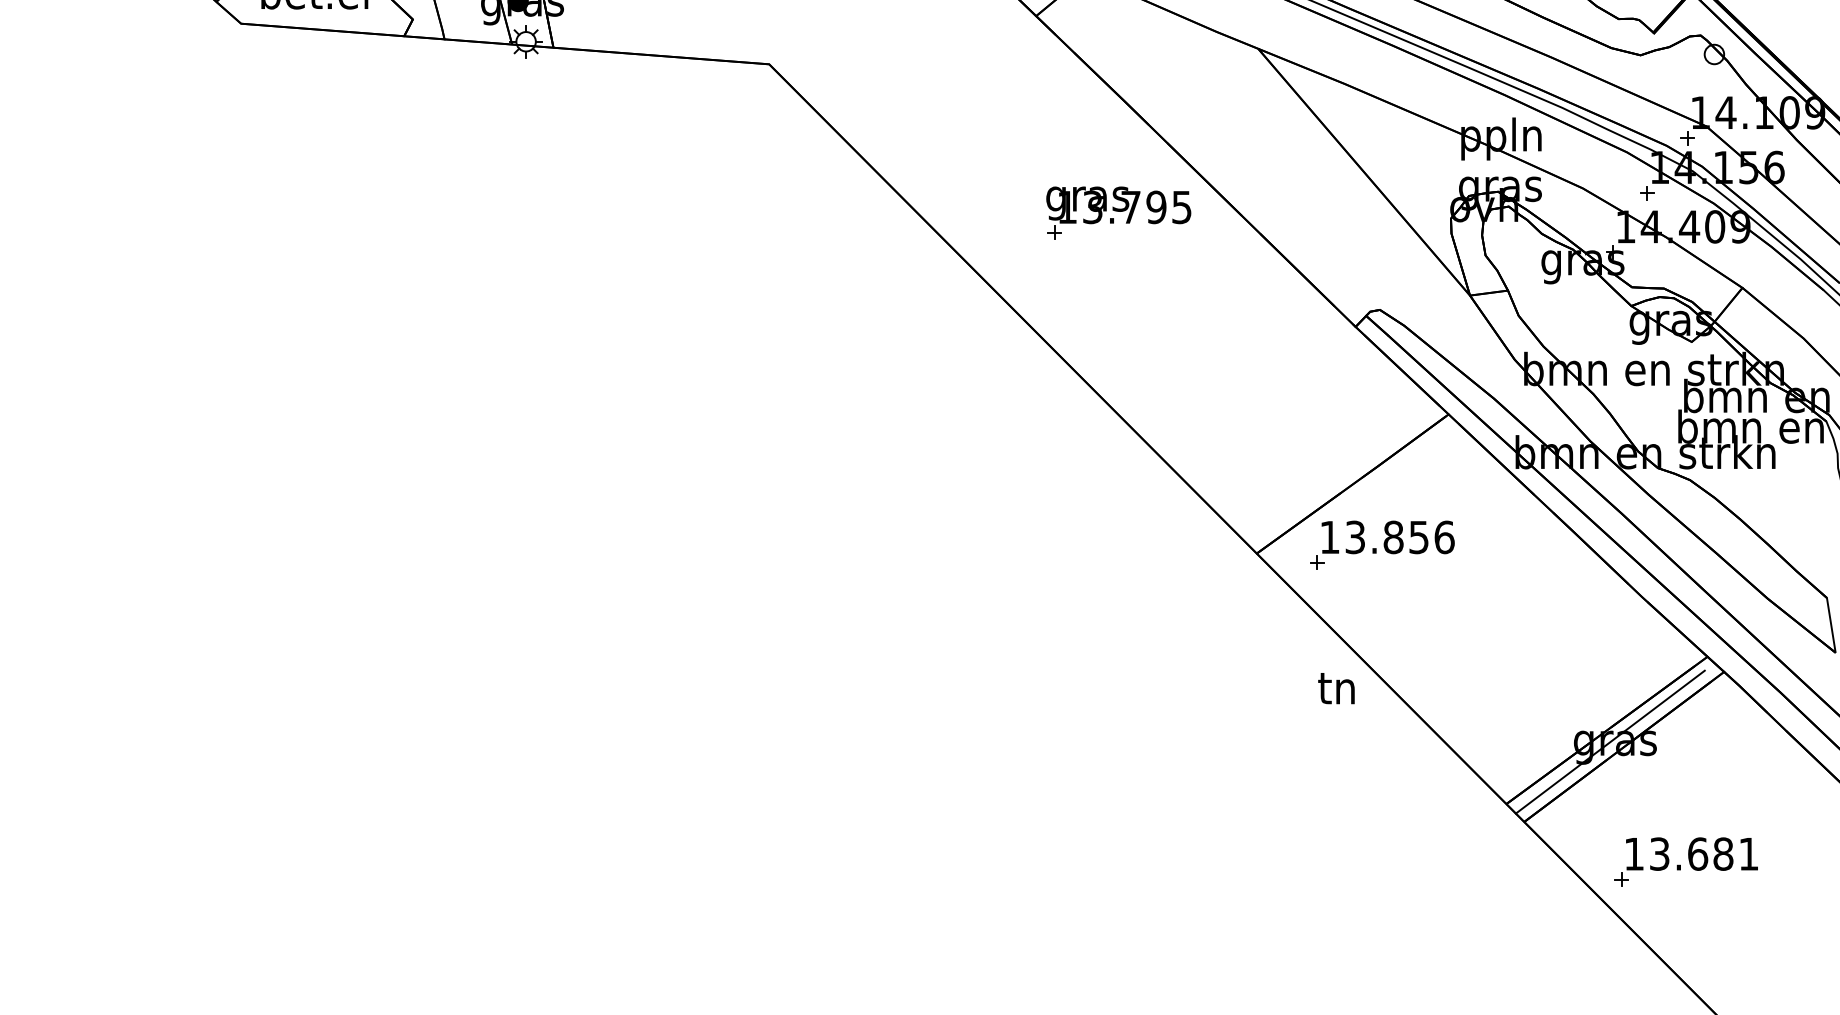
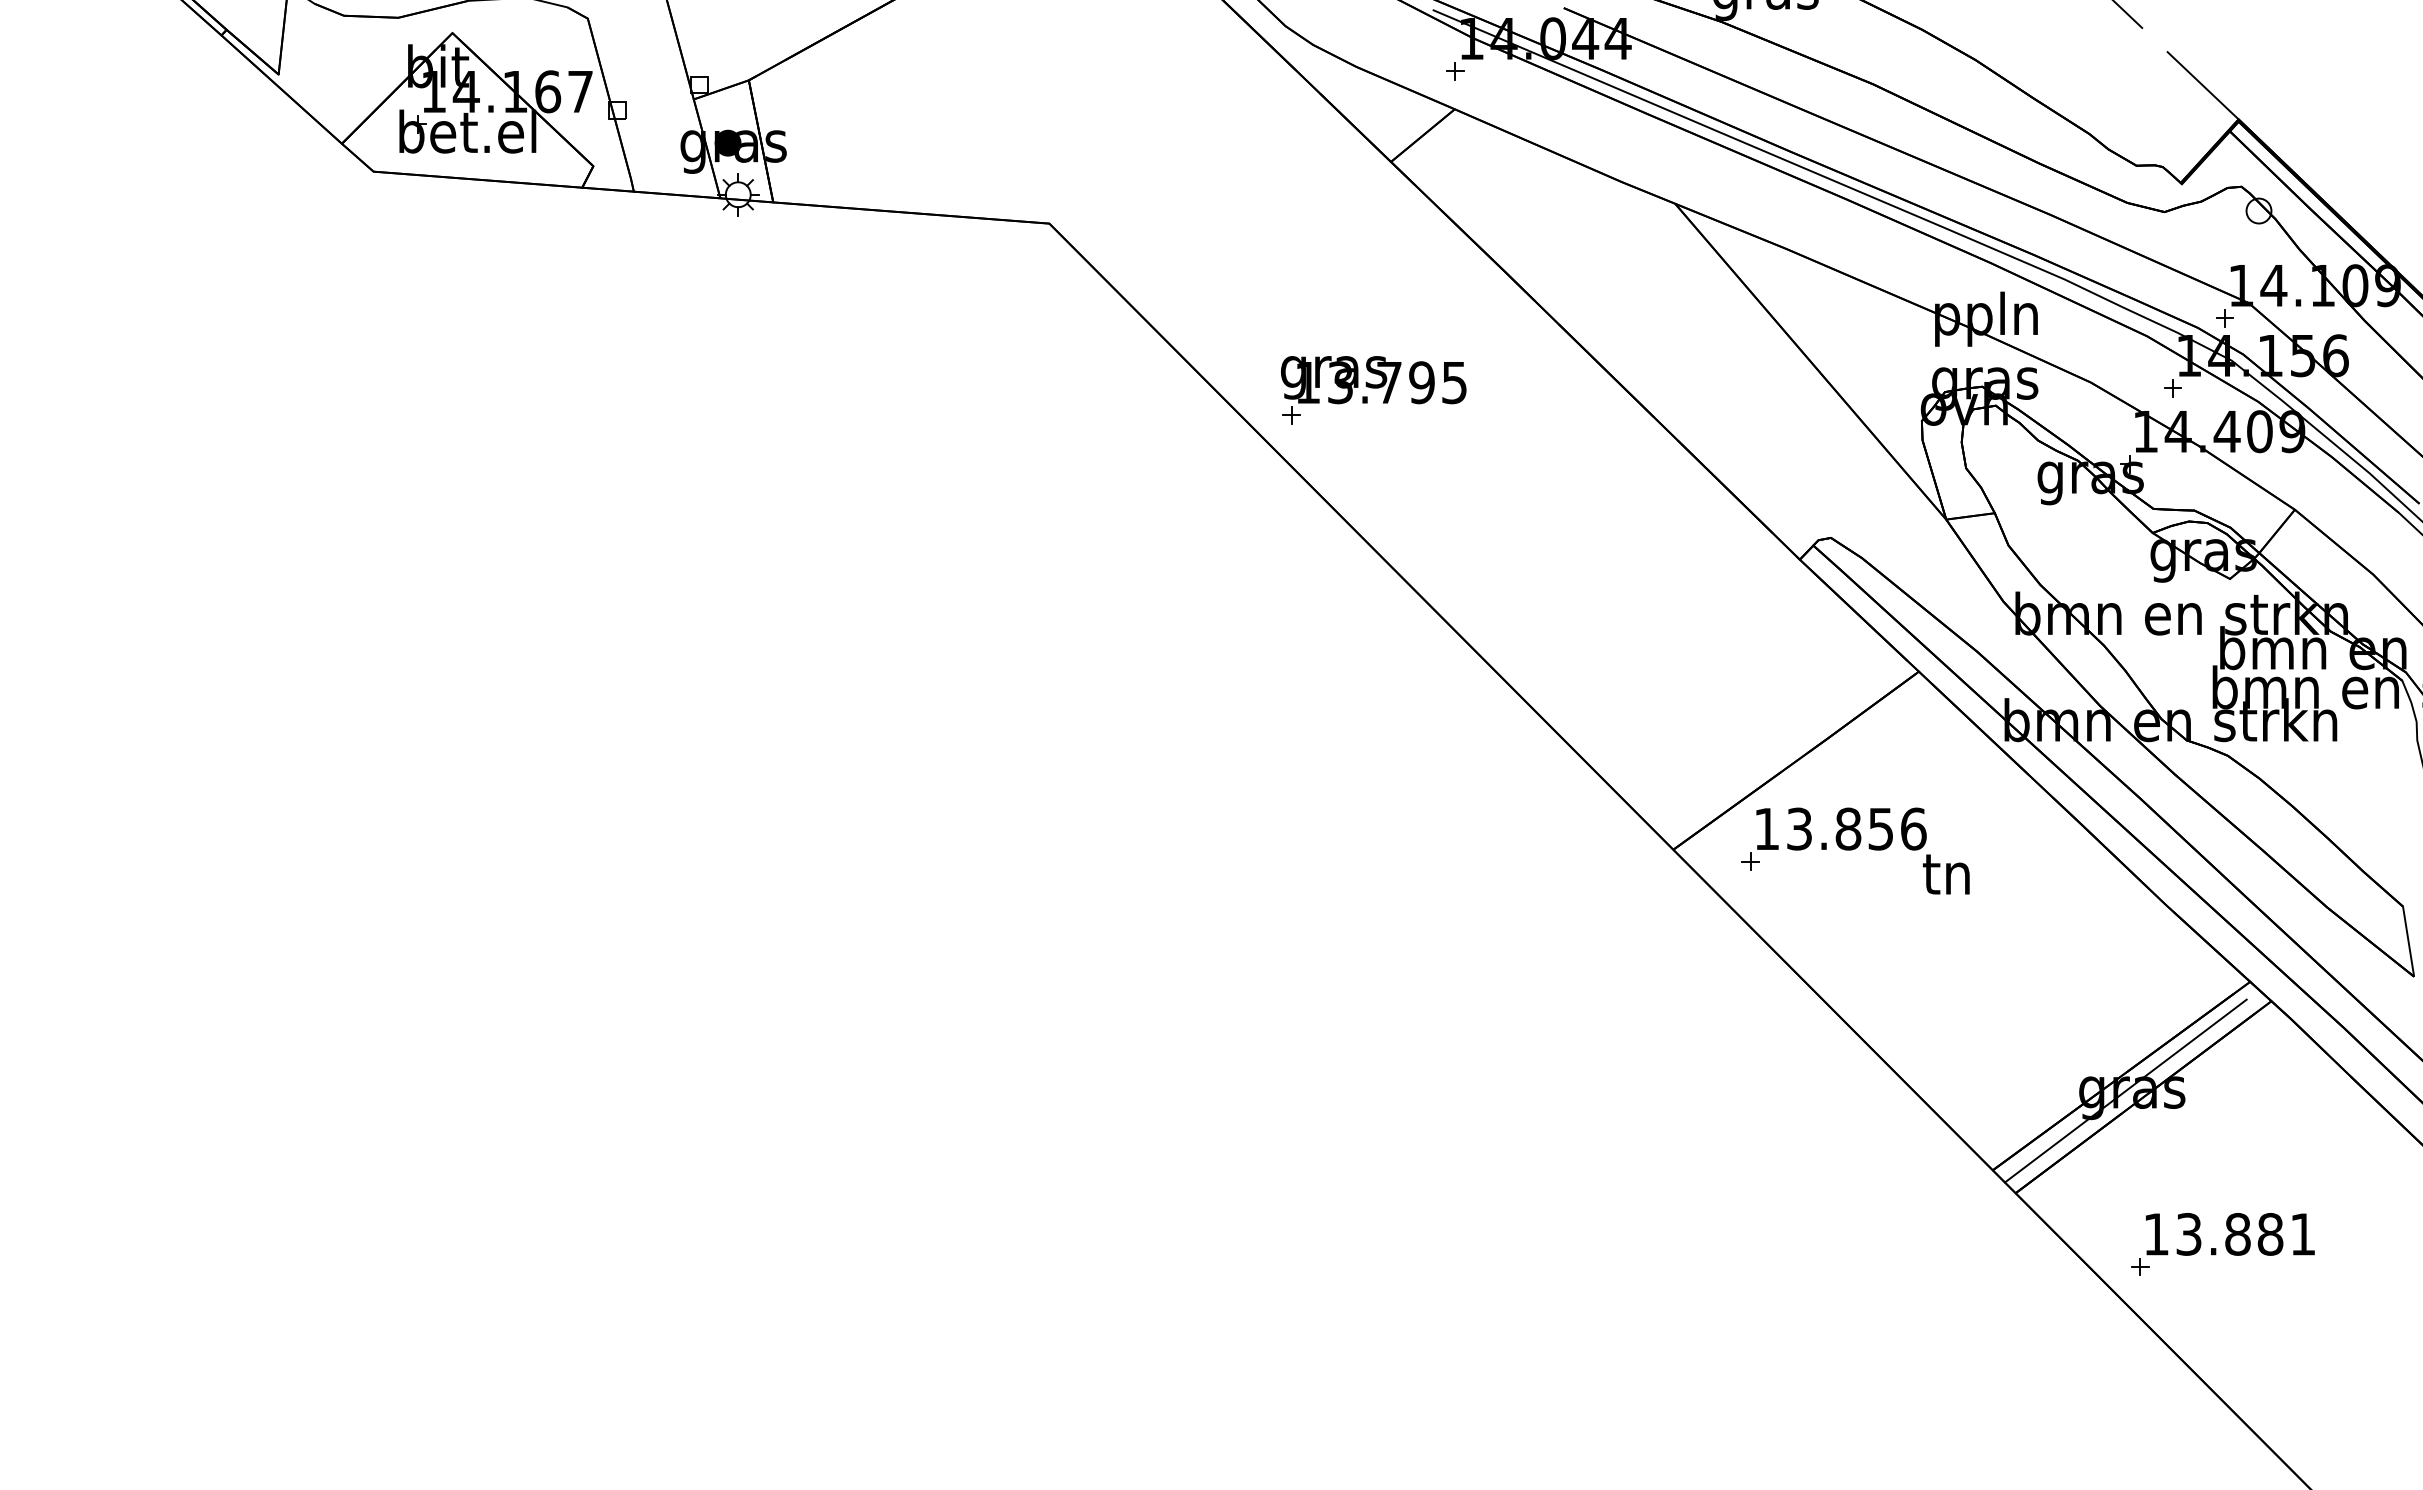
part: (1118, 213) -> (1373, 390), moved
text: (1336, 688) -> (1946, 874), moved
text: (1698, 854) -> (2238, 1234), 13.681 -> 13.881

